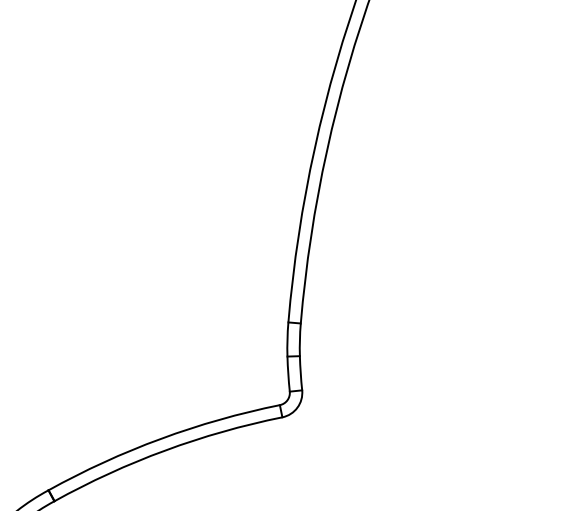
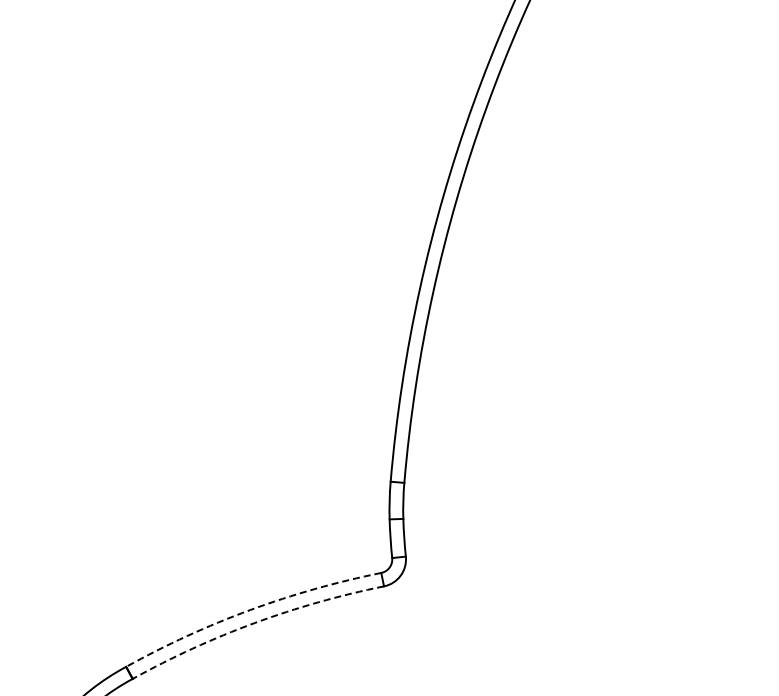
arc: (161, 439) -> (250, 610), solid -> dashed
arc: (164, 450) -> (254, 622), solid -> dashed

